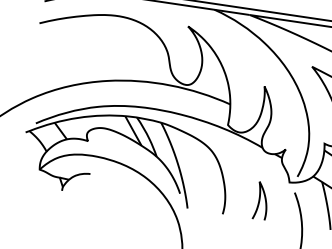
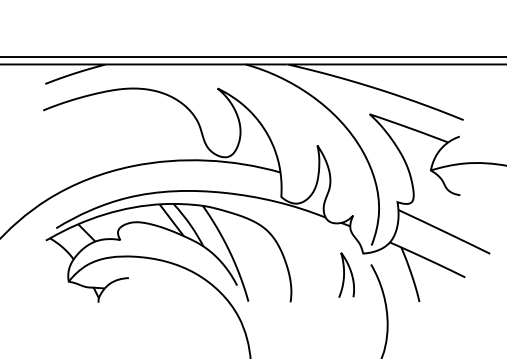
curve: (259, 200) -> (344, 274), moved

